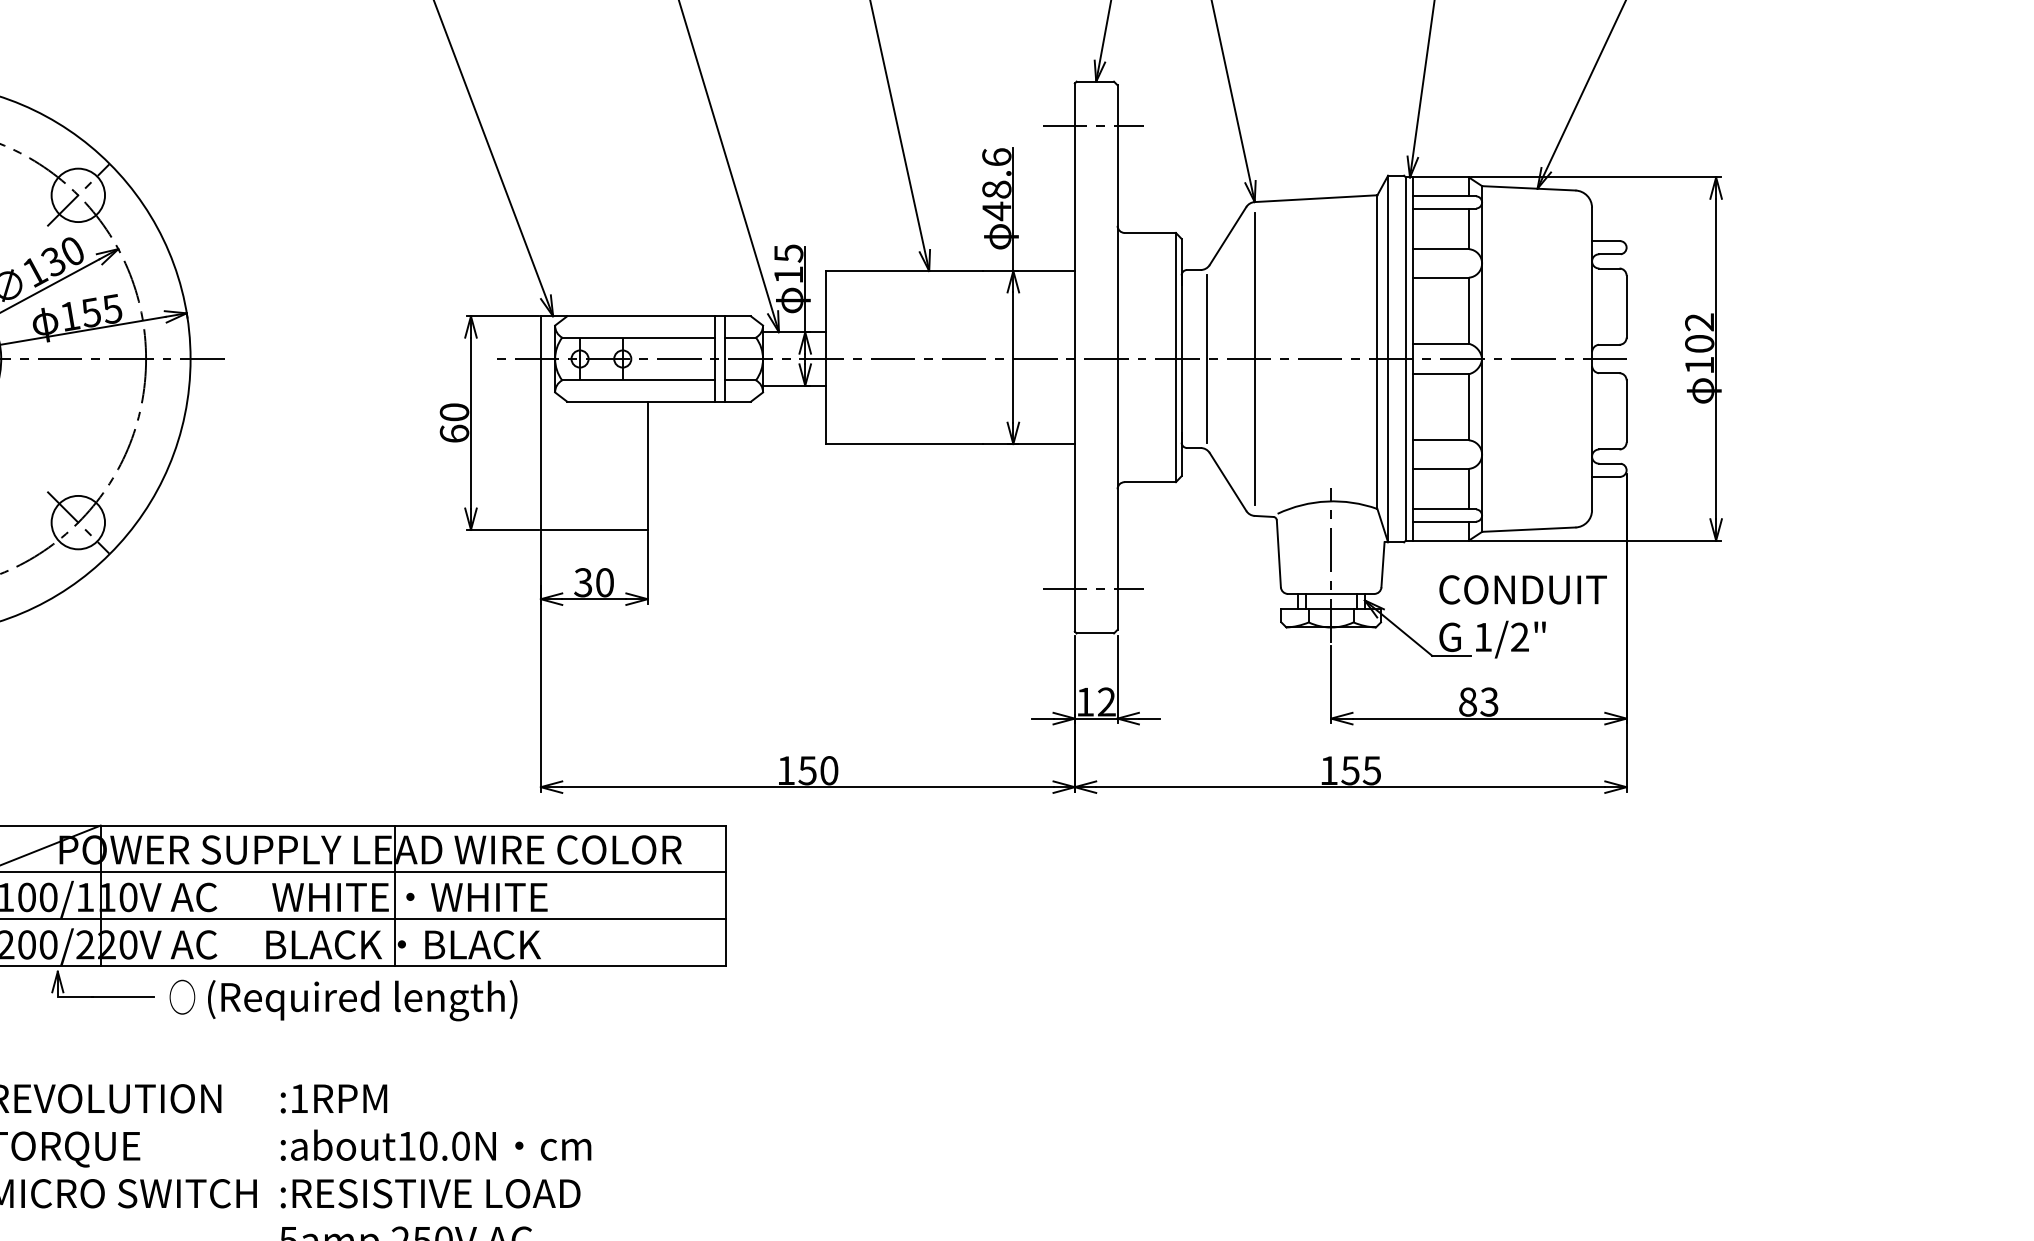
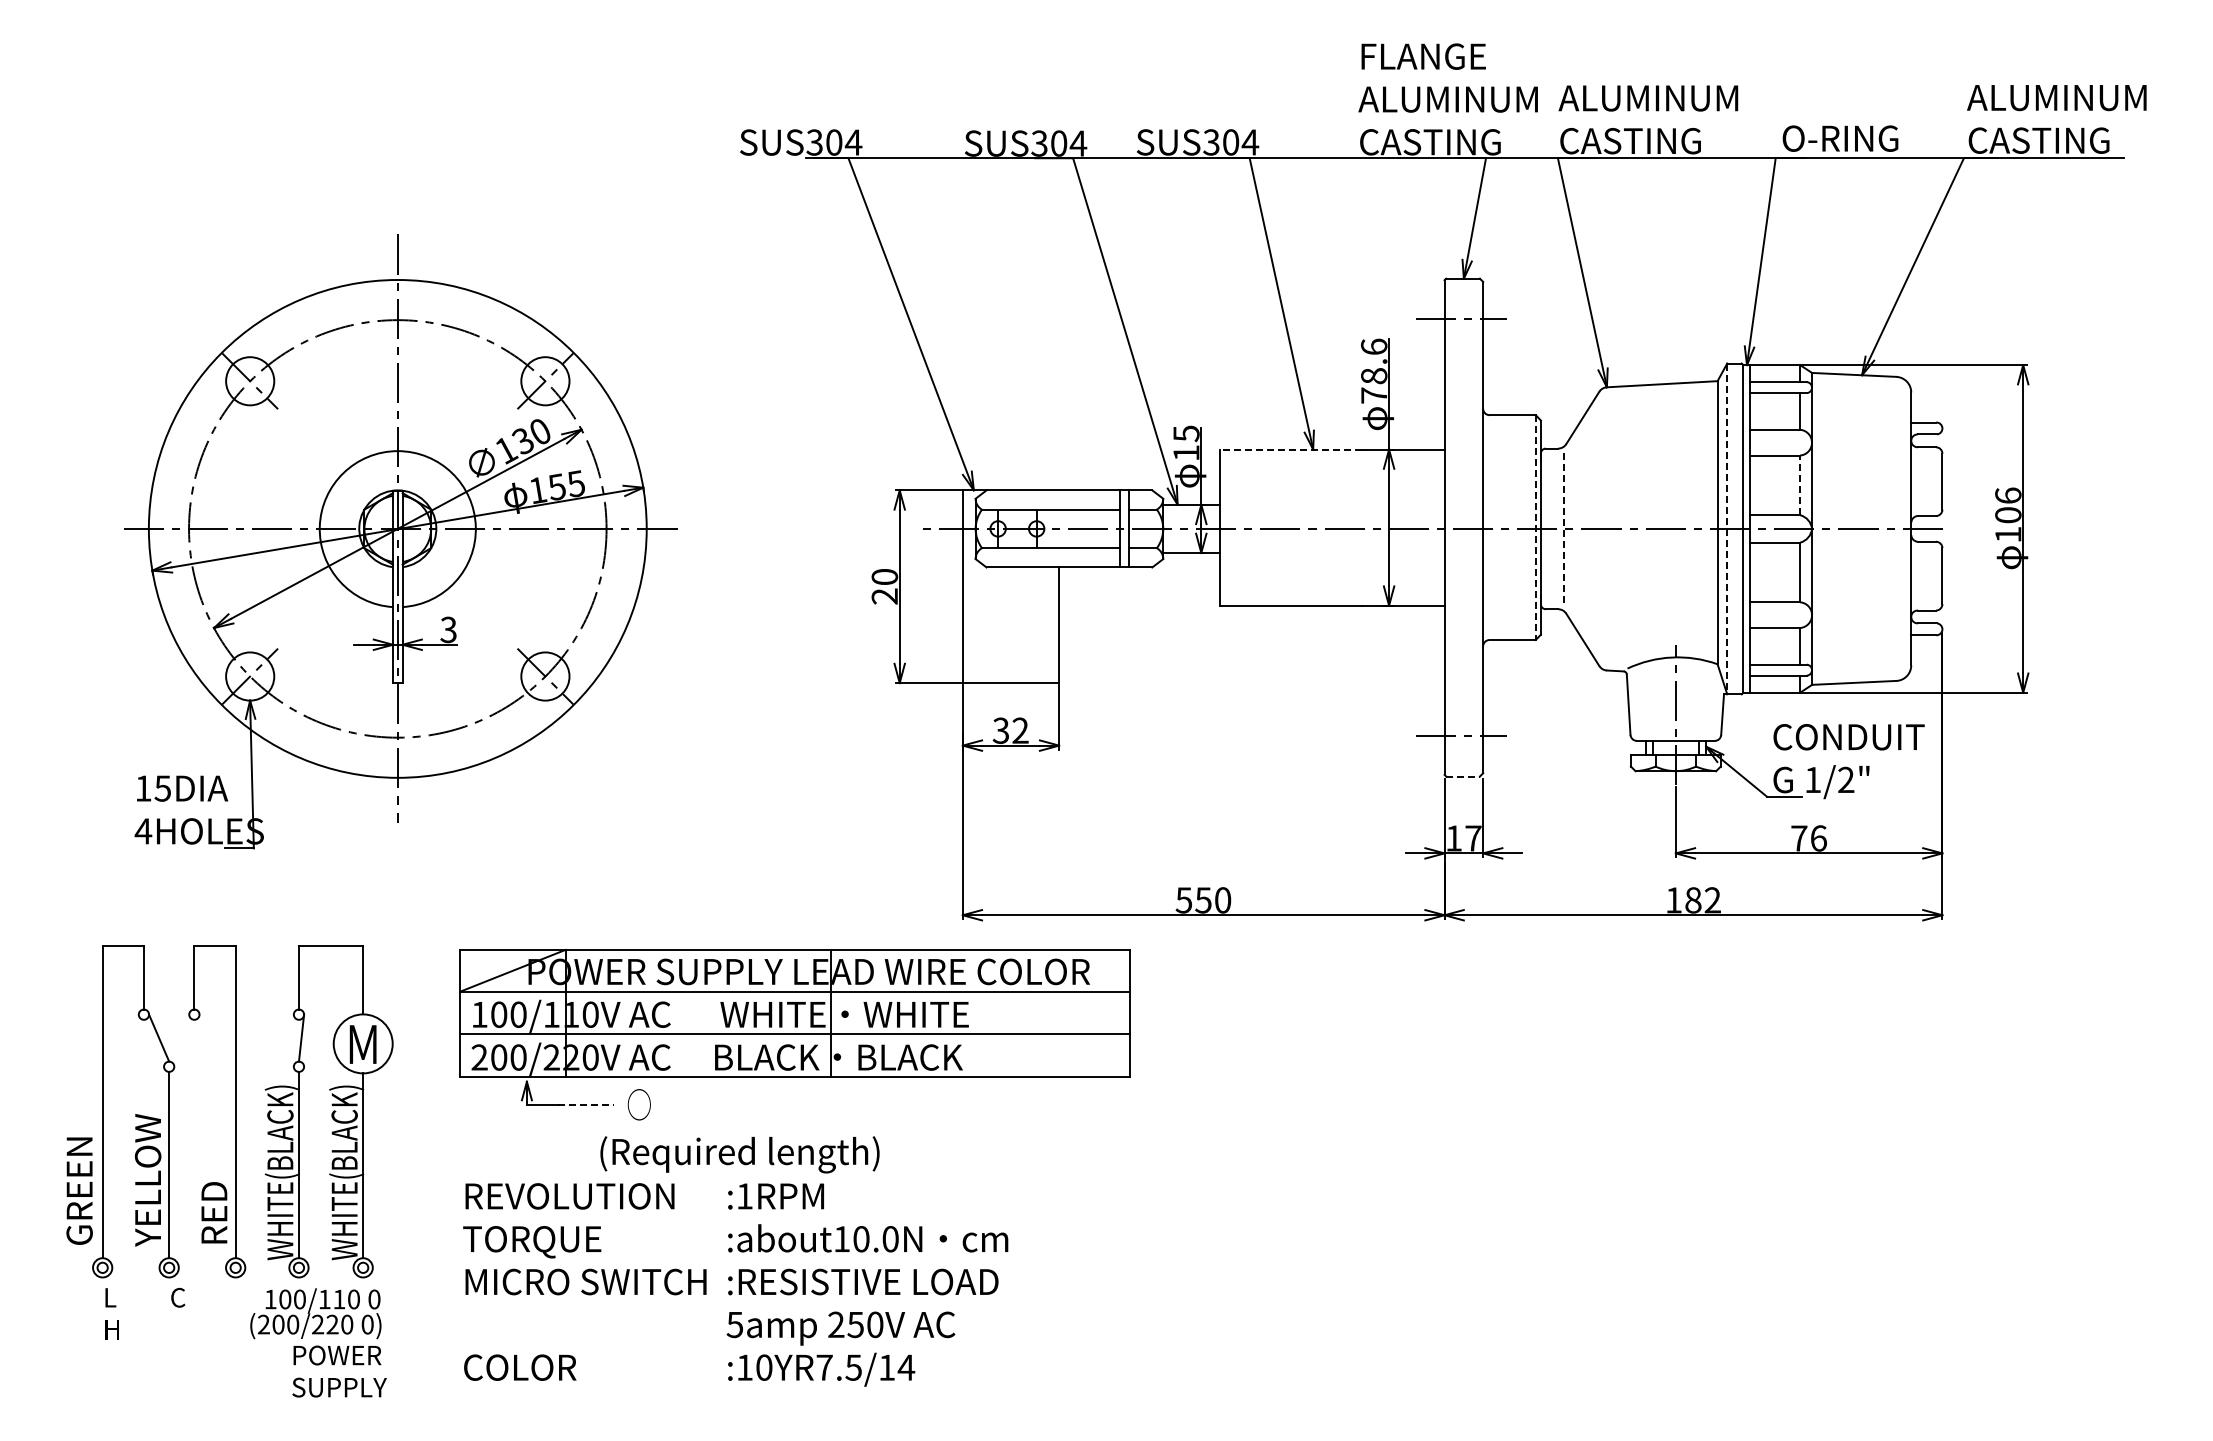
text: (996, 211) -> (1373, 395), 48.6 -> 78.6
line: (904, 270) -> (1290, 449), solid -> dashed
line: (1469, 310) -> (1800, 485), solid -> dashed
text: (1699, 321) -> (2008, 495), 102 -> 106
line: (1175, 358) -> (1535, 528), solid -> dashed
line: (1255, 358) -> (1607, 528), removed
line: (1206, 359) -> (1563, 529), solid -> dashed
line: (1388, 359) -> (1727, 529), solid -> dashed
text: (454, 433) -> (884, 596), 60 -> 20
text: (604, 582) -> (1020, 730), 30 -> 32
line: (1095, 633) -> (1463, 776), solid -> dashed
text: (1106, 702) -> (1473, 838), 12 -> 17
text: (1478, 702) -> (1808, 838), 83 -> 76
text: (785, 770) -> (1183, 900), 150 -> 550
text: (1360, 770) -> (1702, 900), 155 -> 182
line: (122, 998) -> (585, 1105), solid -> dashed
text: (362, 1000) -> (739, 1154), moved

